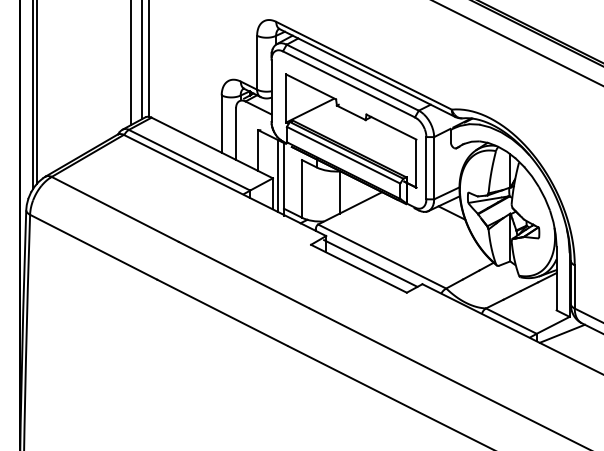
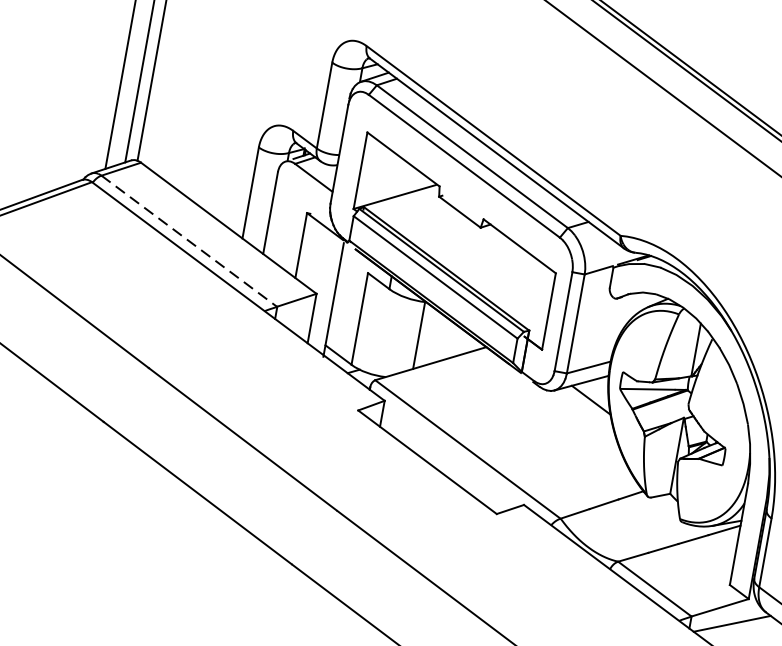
line: (189, 160) -> (189, 241), solid -> dashed
line: (277, 175) -> (324, 290), removed
line: (370, 263) -> (447, 457), removed

